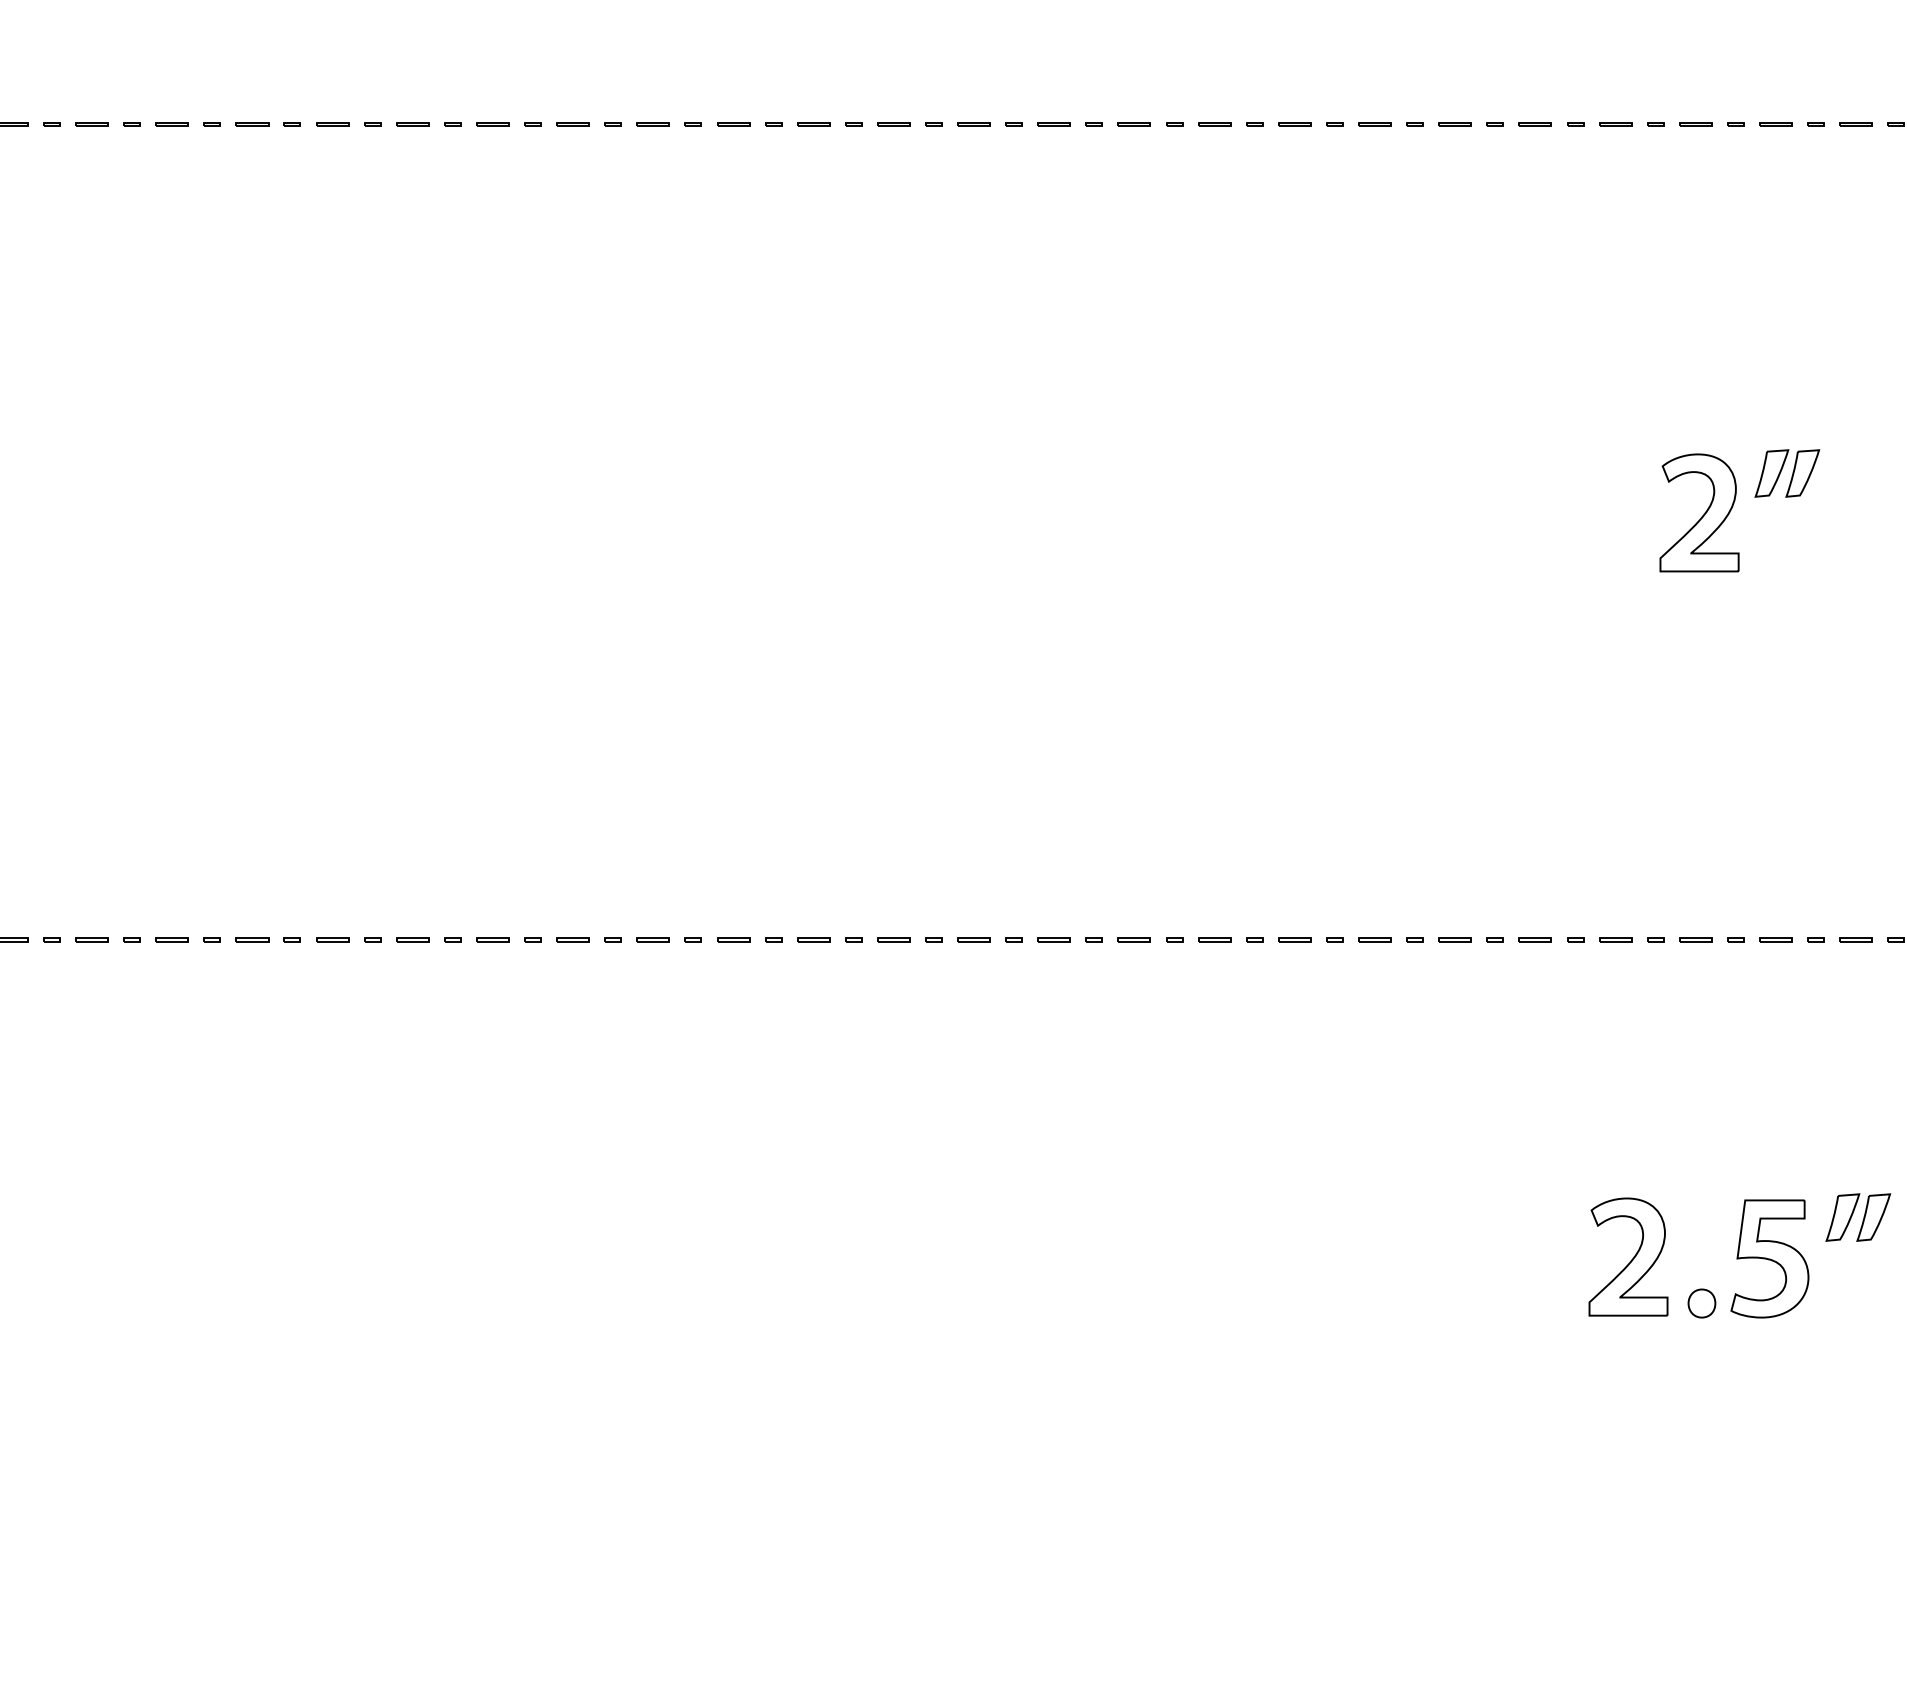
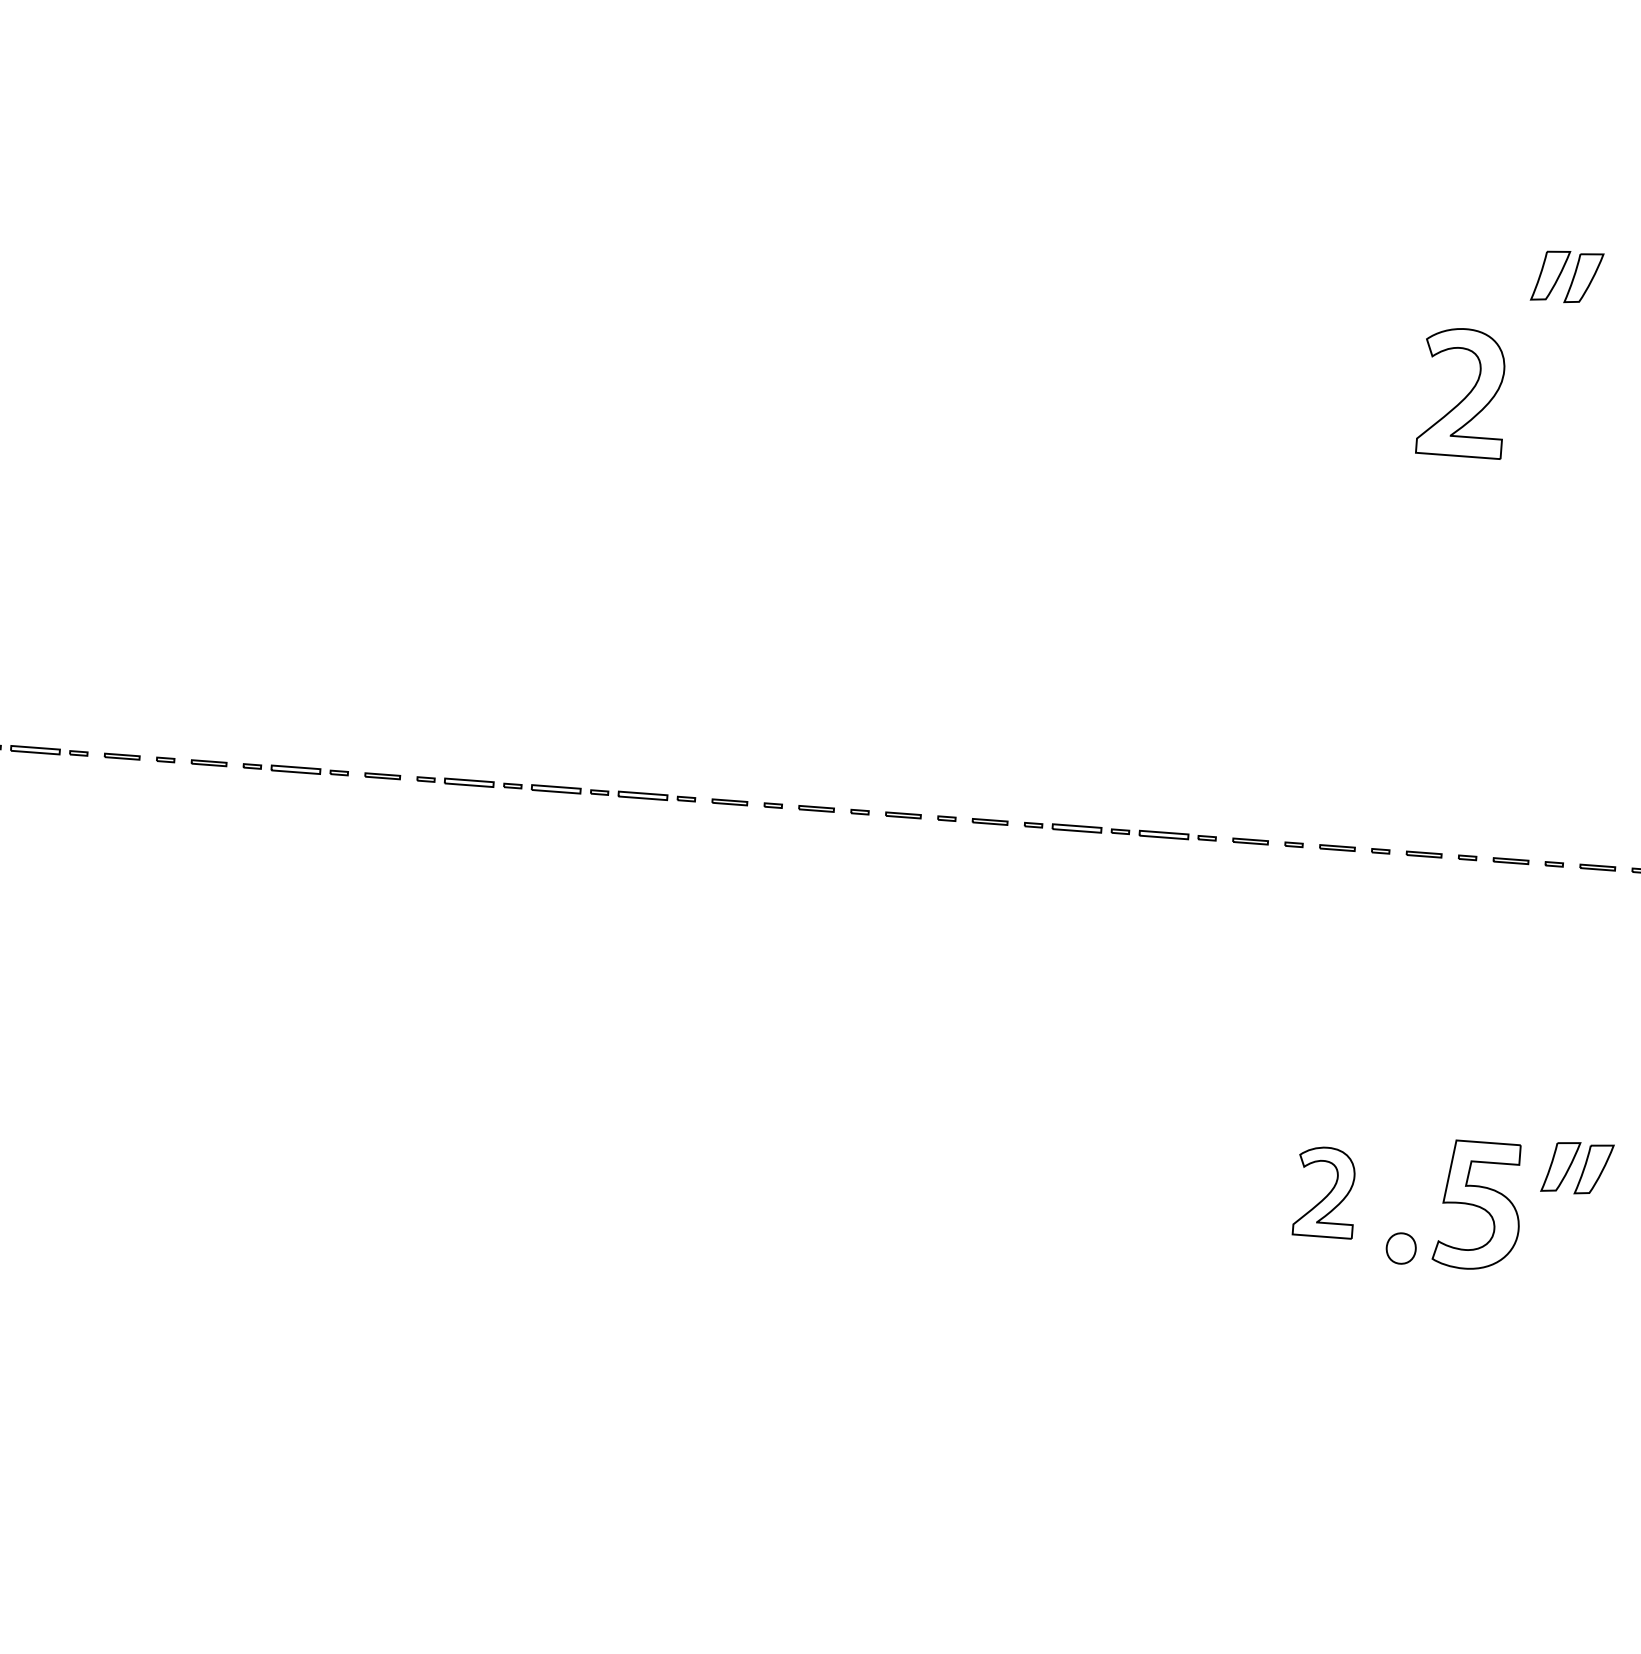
part: (1787, 473) -> (1567, 277), moved
part: (412, 939) -> (35, 749), size x1.4
part: (652, 939) -> (295, 769), size x1.4
part: (813, 939) -> (469, 782), size x1.4
part: (893, 939) -> (555, 788), size x1.4
part: (973, 939) -> (642, 795), size x1.4
part: (1374, 939) -> (1076, 827), size x1.4
part: (1454, 939) -> (1163, 834), size x1.4
part: (1628, 1256) -> (1325, 1191), size x0.7

